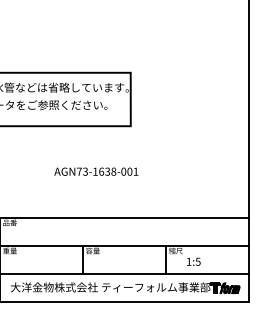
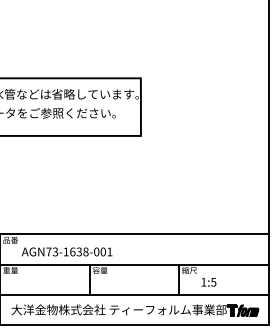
text: (96, 171) -> (67, 251), moved

